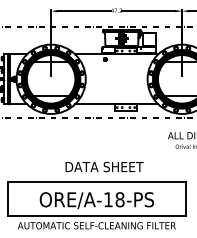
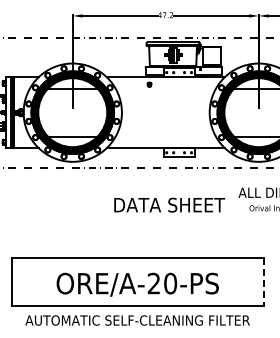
text: (104, 166) -> (169, 204), moved
line: (186, 198) -> (264, 282), solid -> dashed
text: (114, 199) -> (162, 283), ORE/A-18-PS -> ORE/A-20-PS

